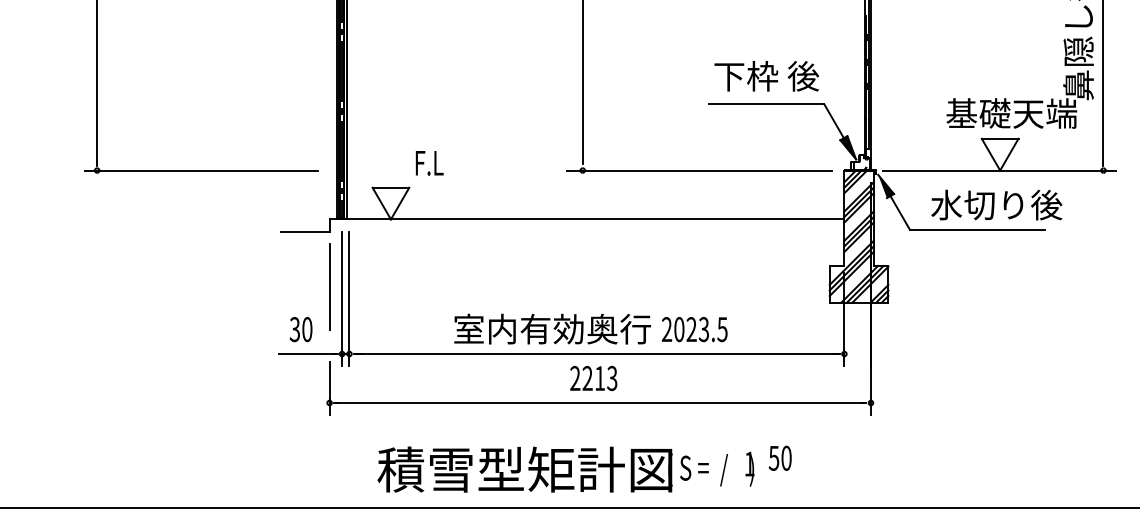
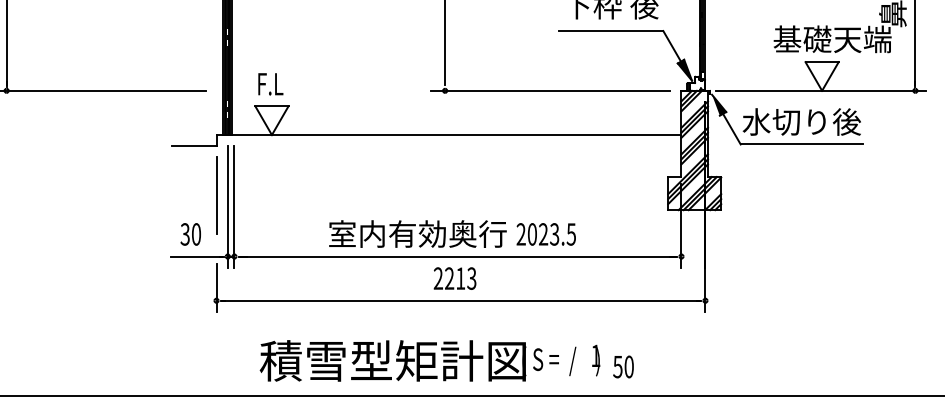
text: (429, 163) -> (270, 84), moved
text: (996, 204) -> (801, 121), moved
text: (779, 457) -> (622, 366), moved

